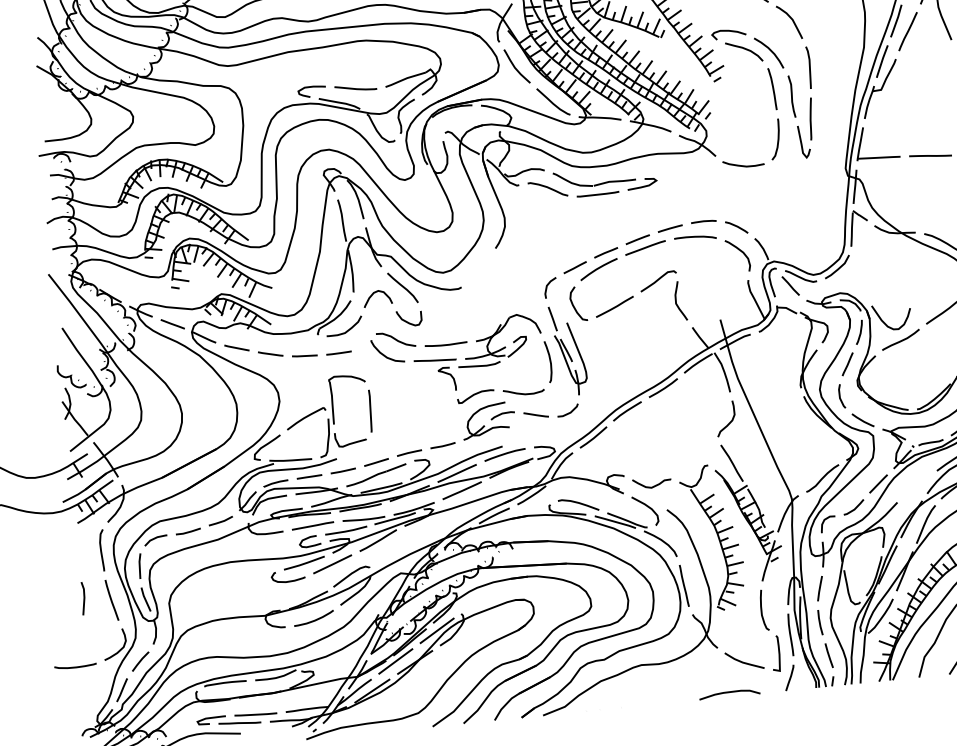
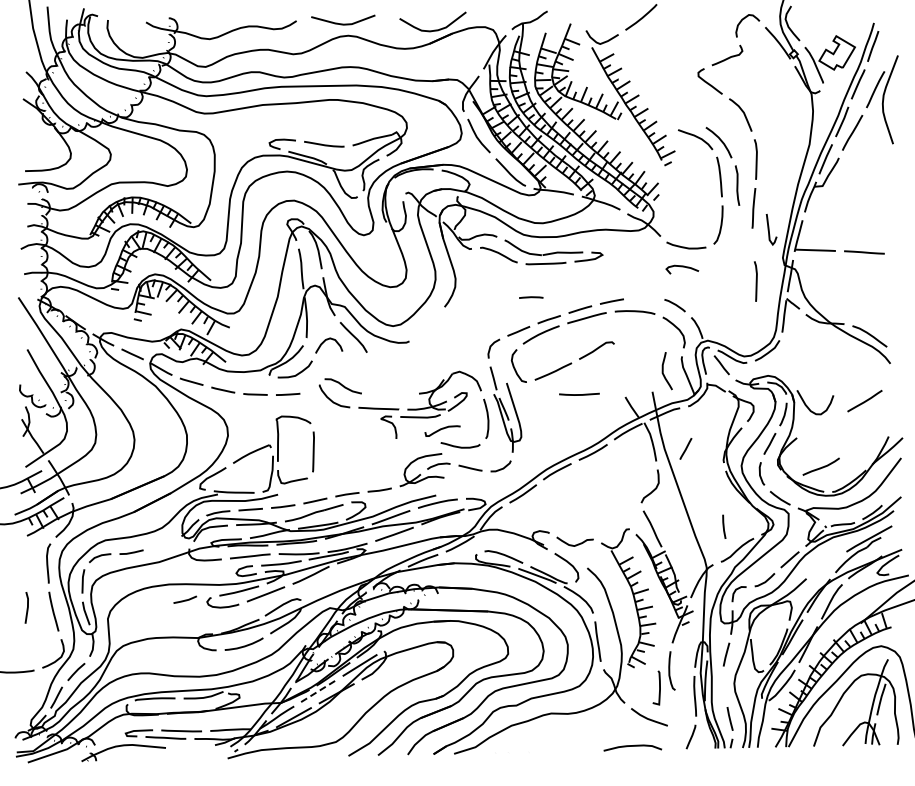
curve: (728, 31) -> (682, 267), moved
curve: (801, 142) -> (769, 229), moved
line: (818, 195) -> (755, 281), added
line: (704, 221) -> (531, 297), moved
curve: (676, 301) -> (663, 371), moved
curve: (406, 320) -> (354, 368), removed
curve: (900, 340) -> (820, 467), moved
line: (446, 344) -> (579, 394), moved
line: (759, 376) -> (685, 448), added
curve: (475, 394) -> (442, 429), moved
line: (221, 520) -> (185, 599), moved
line: (820, 622) -> (724, 526), moved
curve: (778, 652) -> (659, 687), moved
line: (395, 661) -> (318, 691), solid -> dashed

